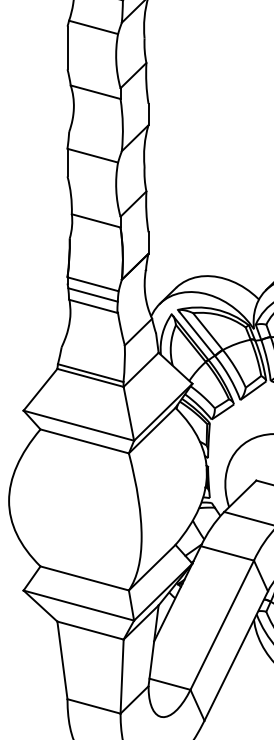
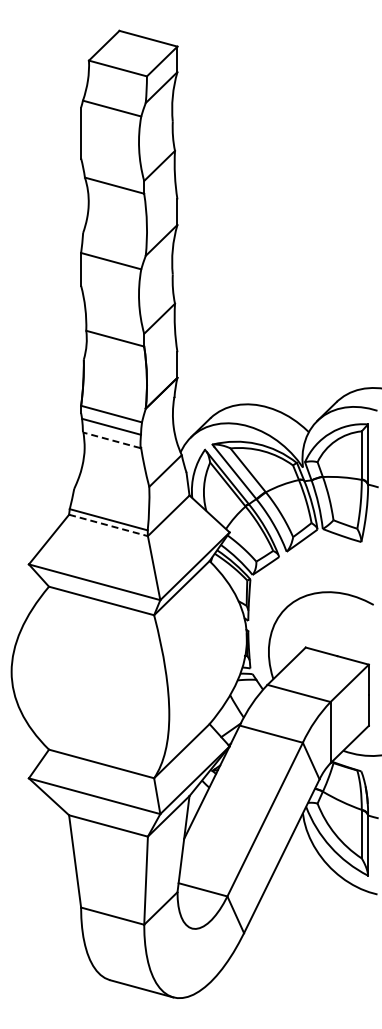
line: (93, 306) -> (111, 440), solid -> dashed
line: (90, 377) -> (108, 525), solid -> dashed

